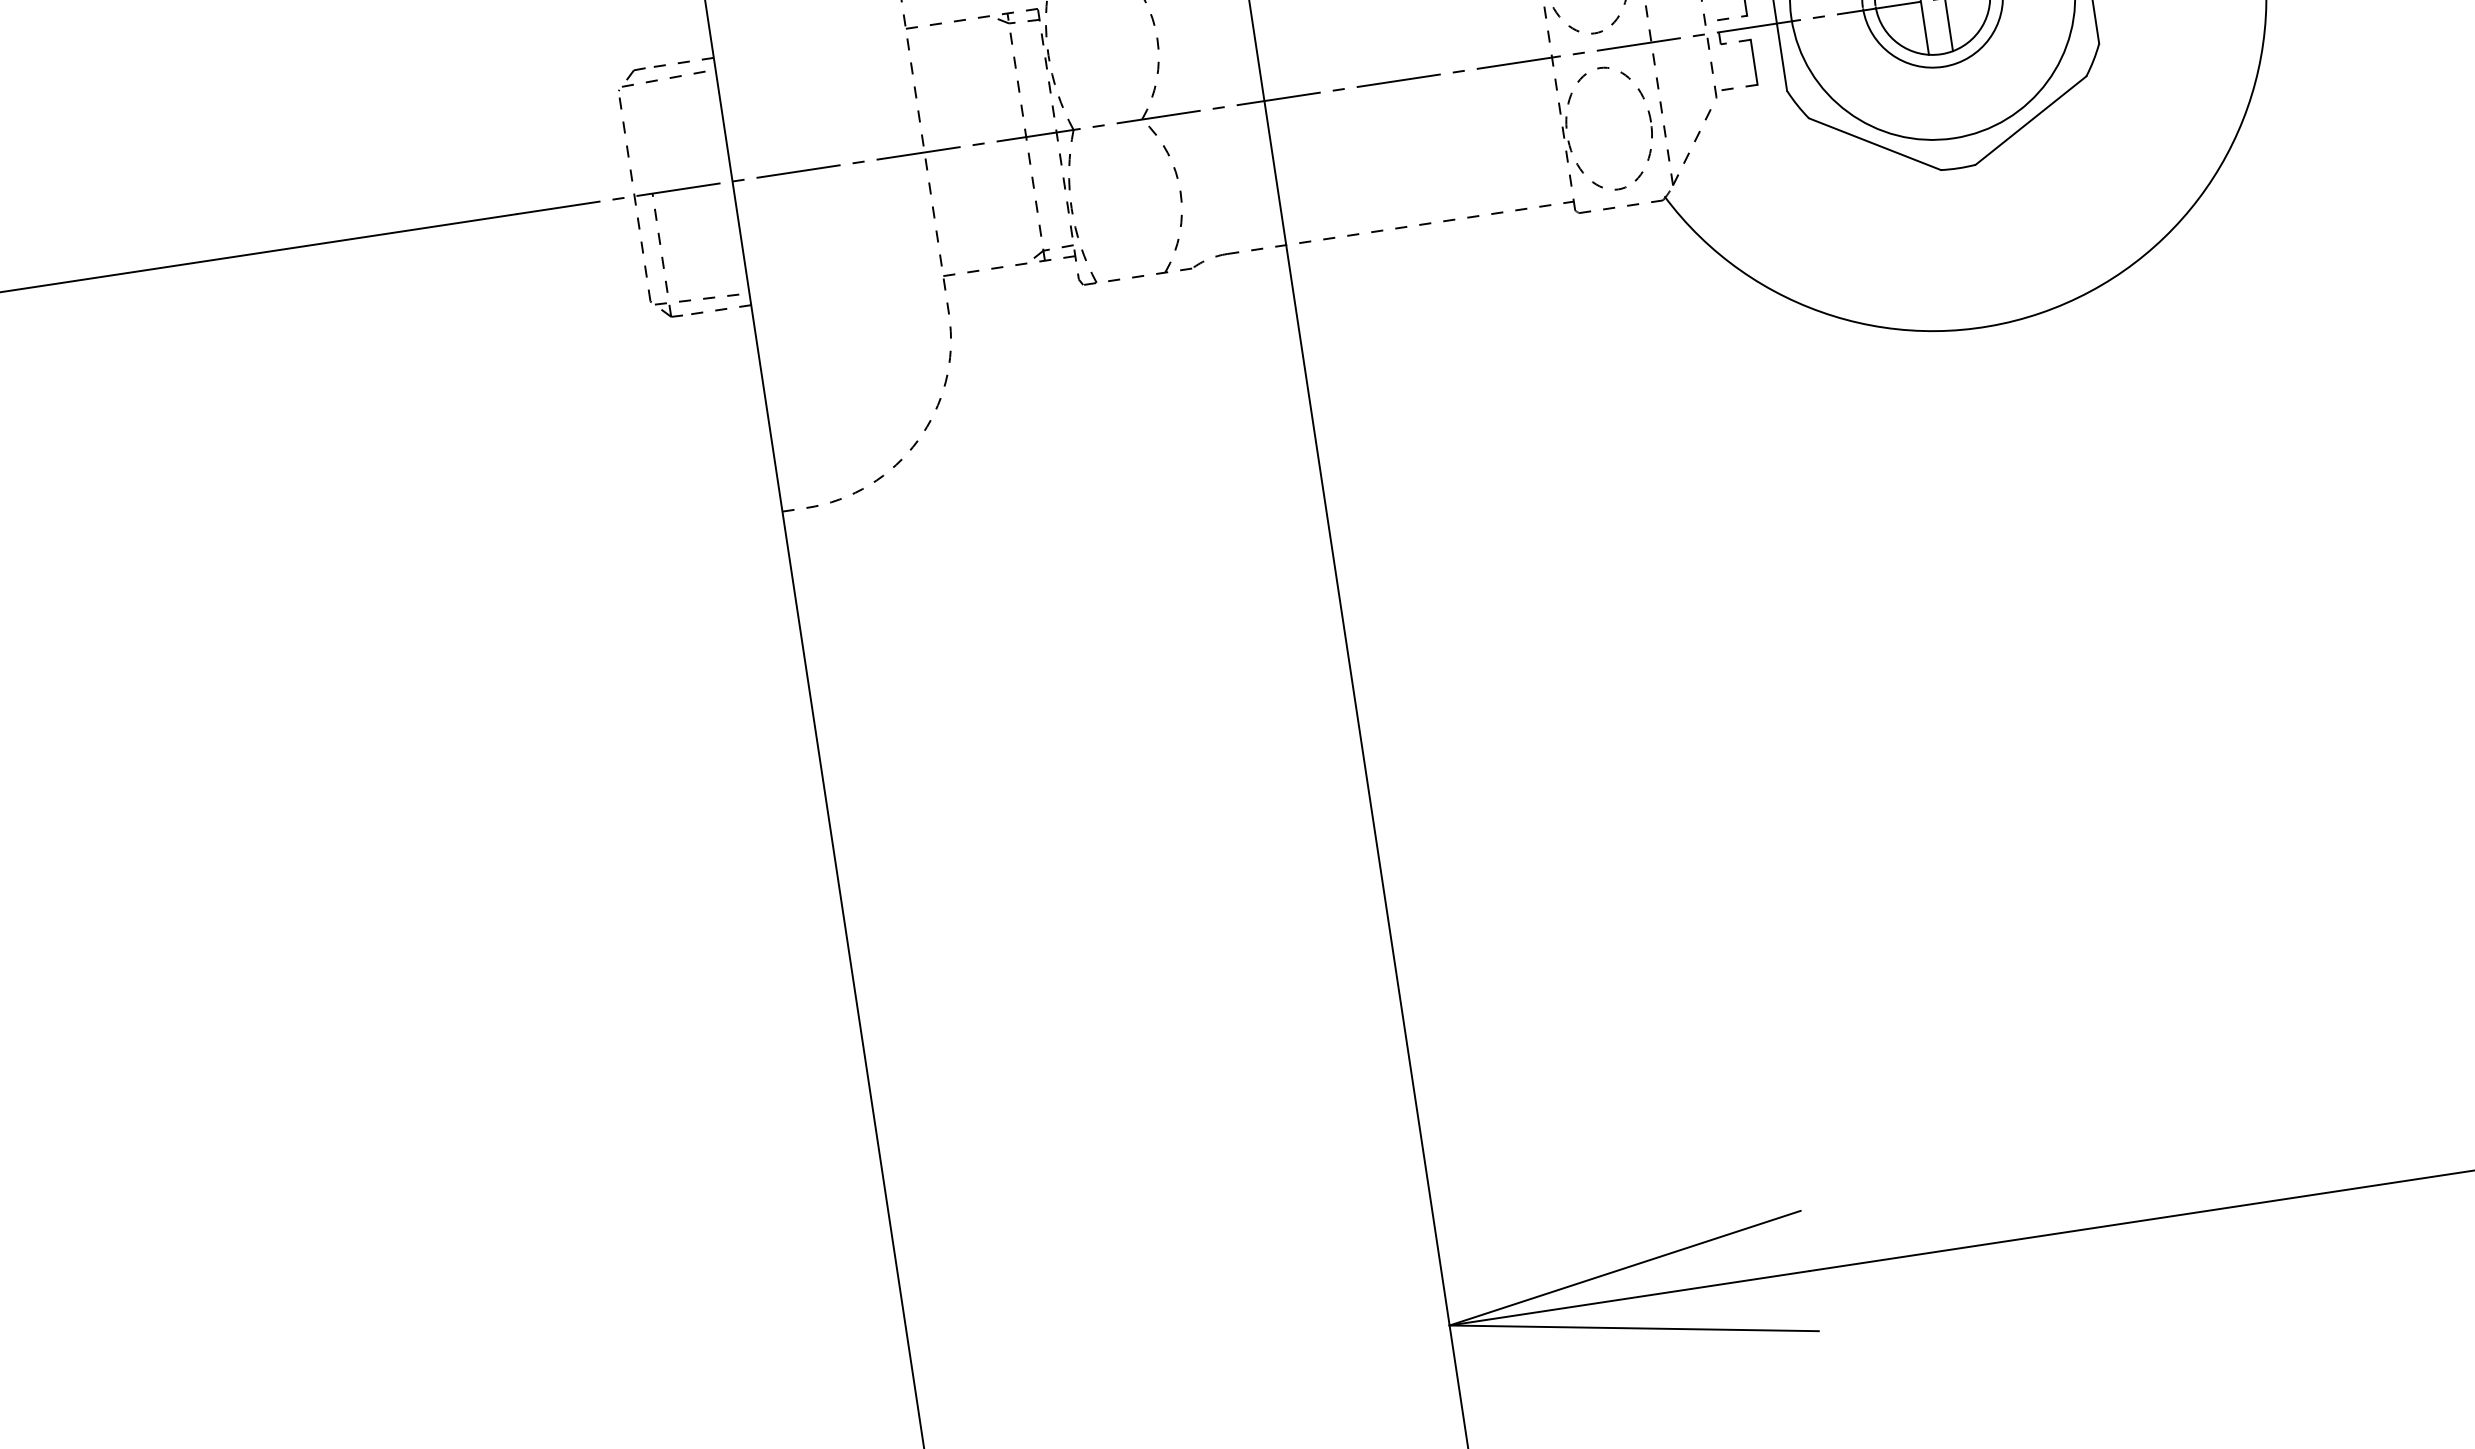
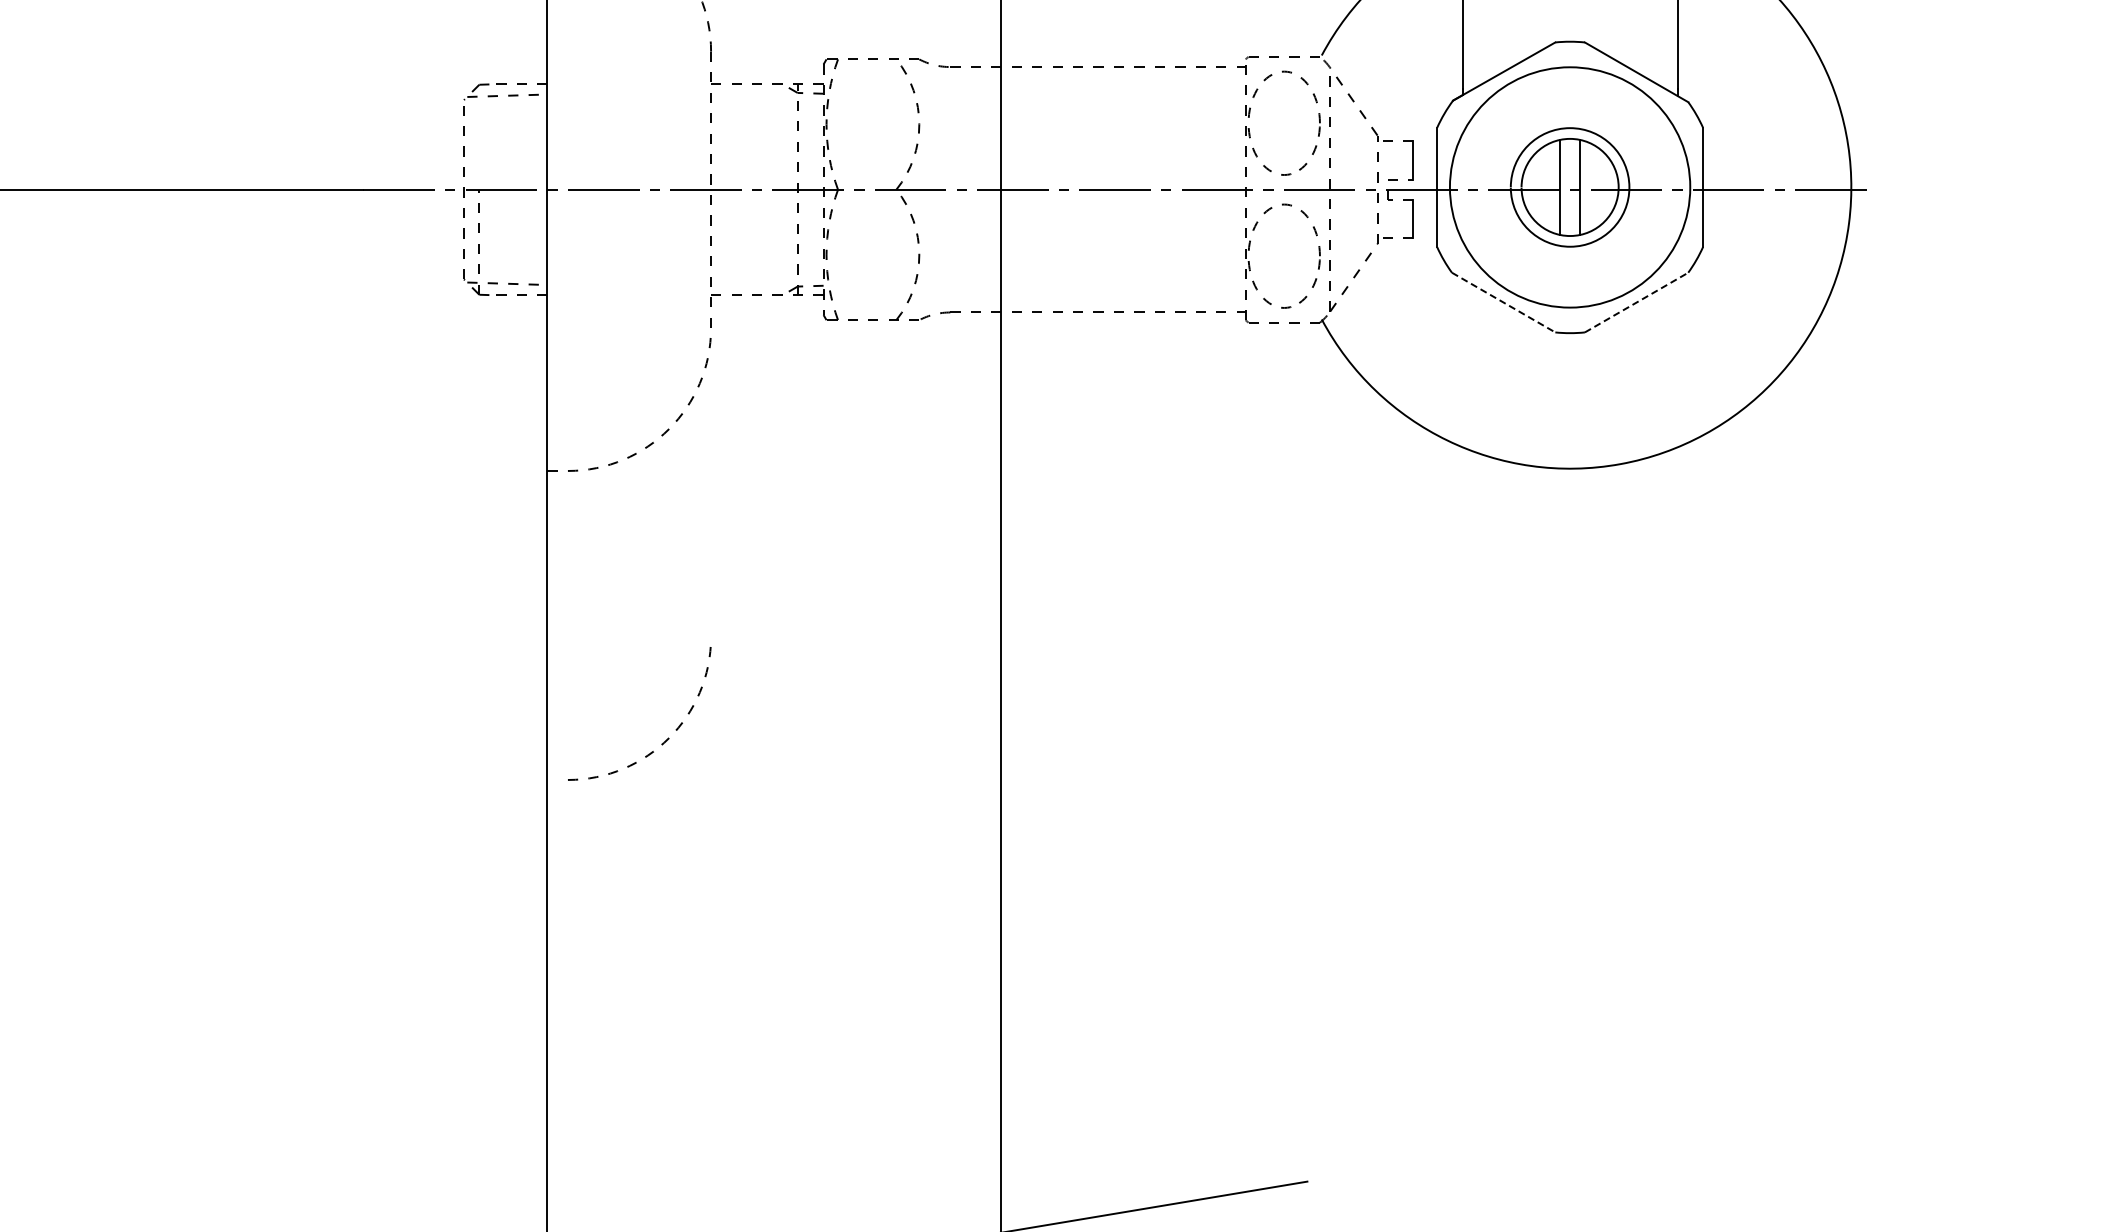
line: (2030, 120) -> (1636, 302), solid -> dashed
line: (1874, 144) -> (1503, 302), solid -> dashed
arc: (964, 811) -> (661, 743), added

